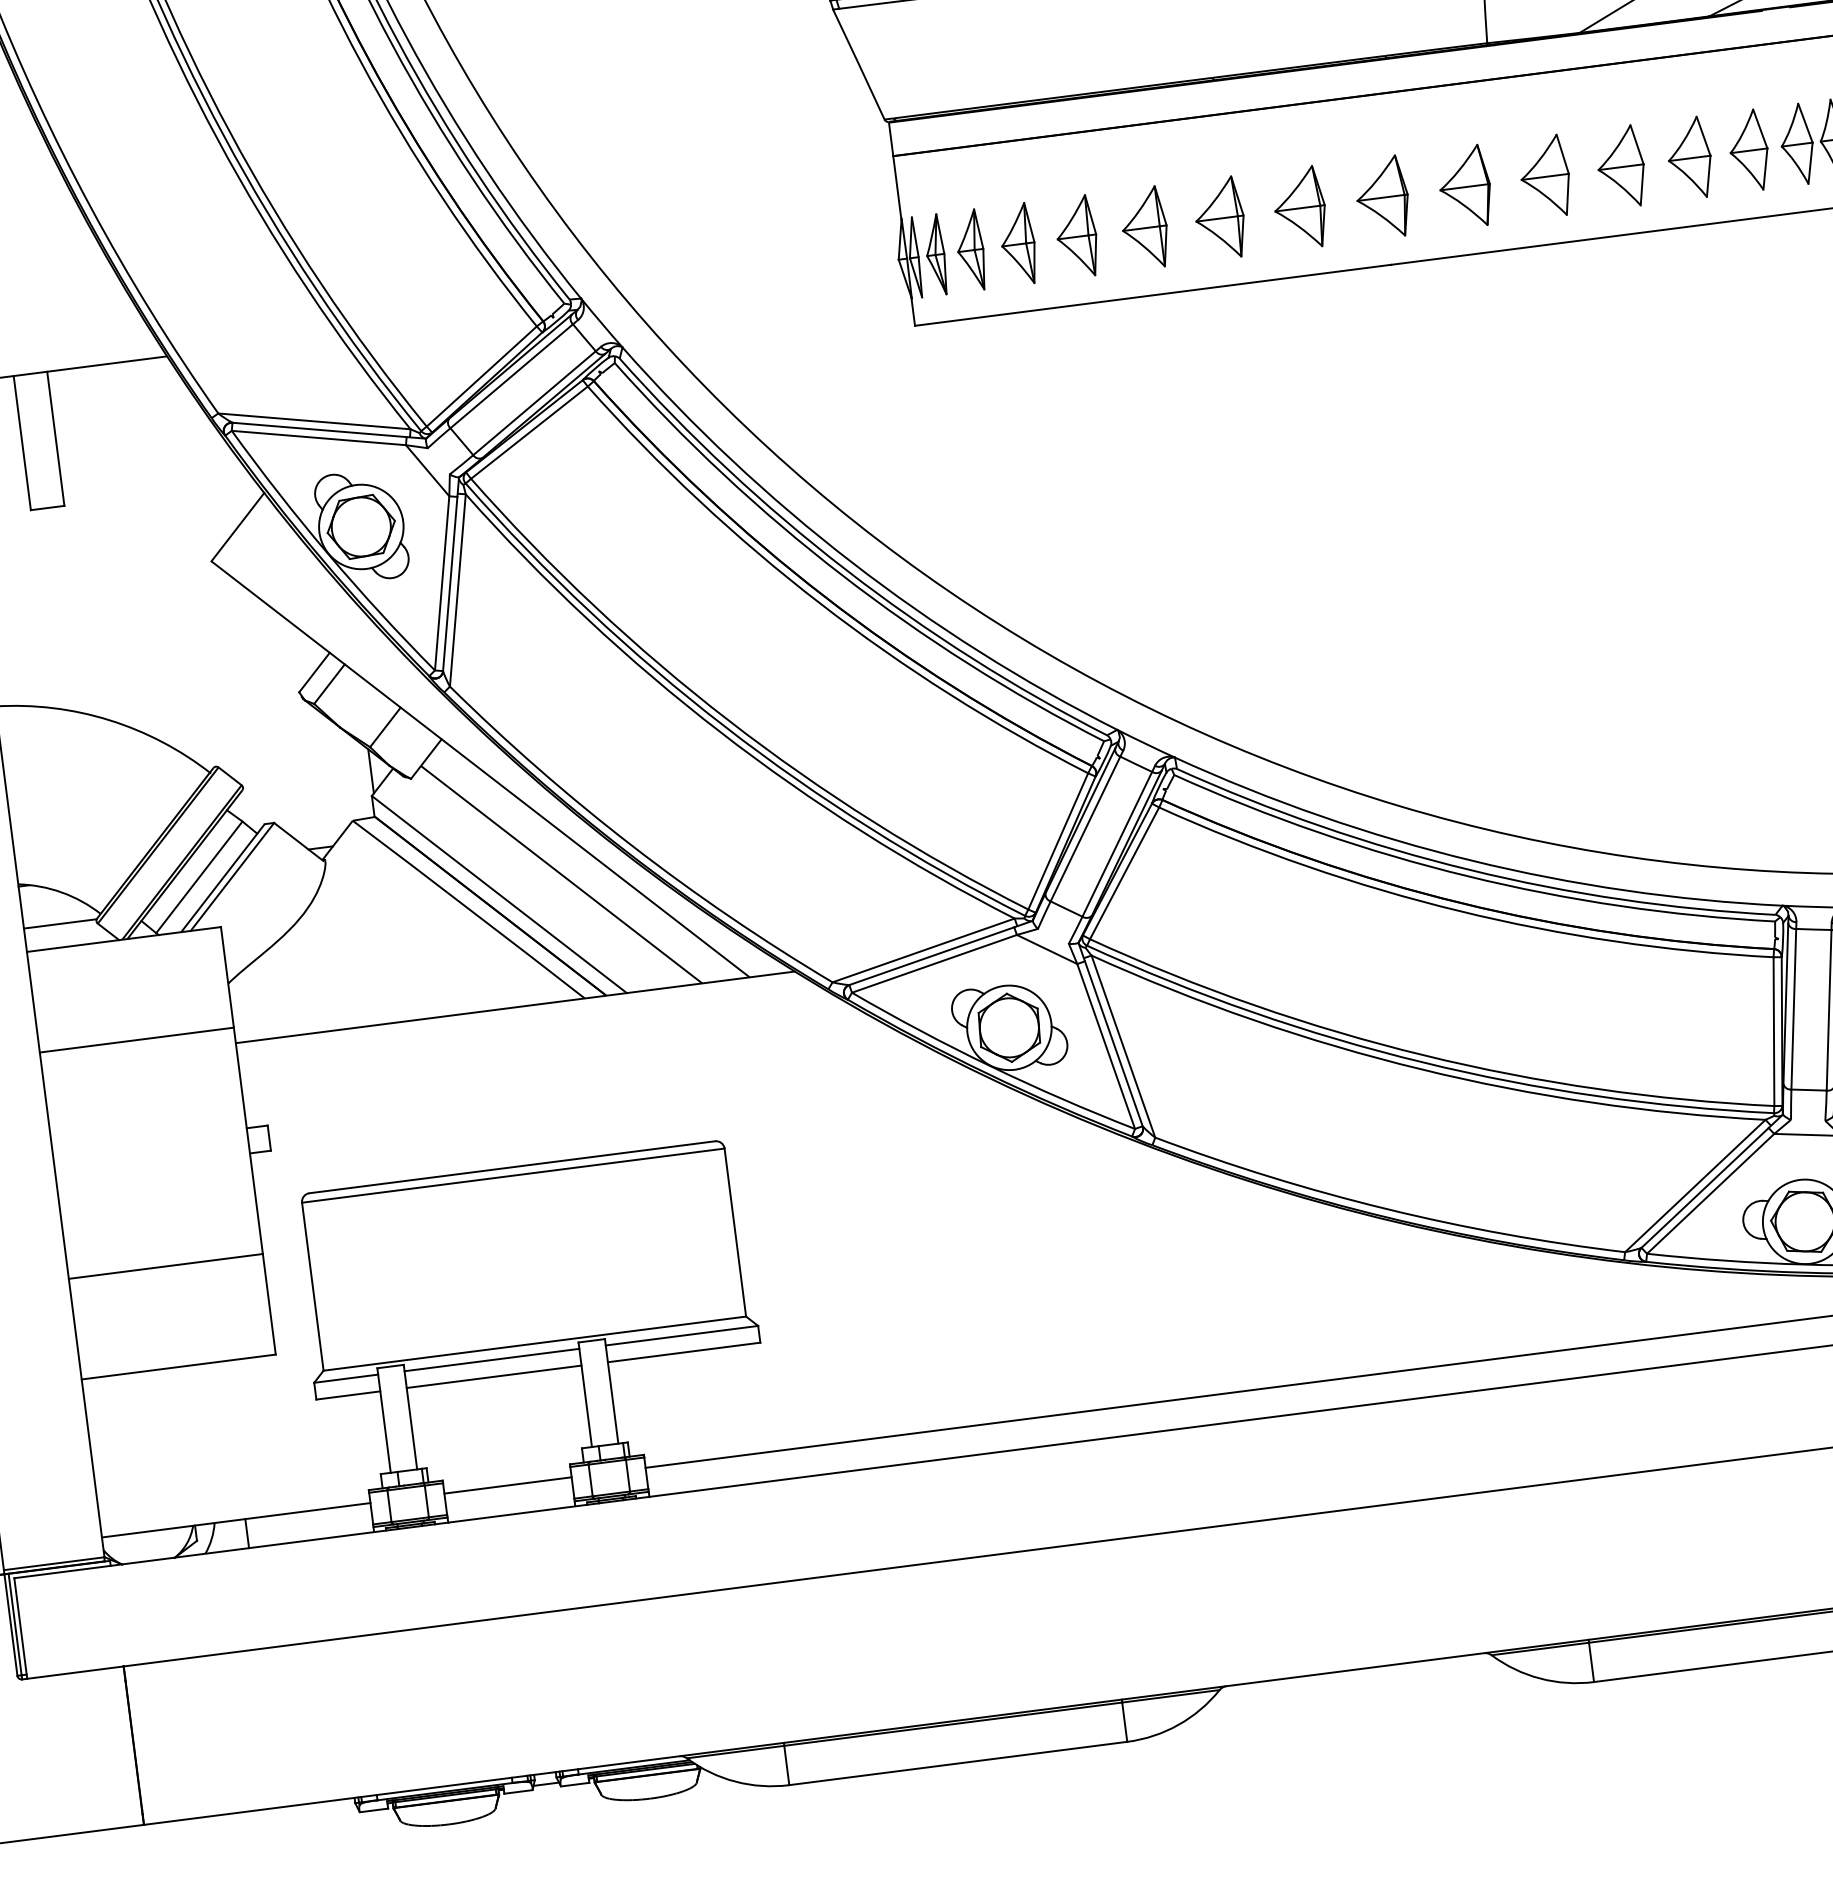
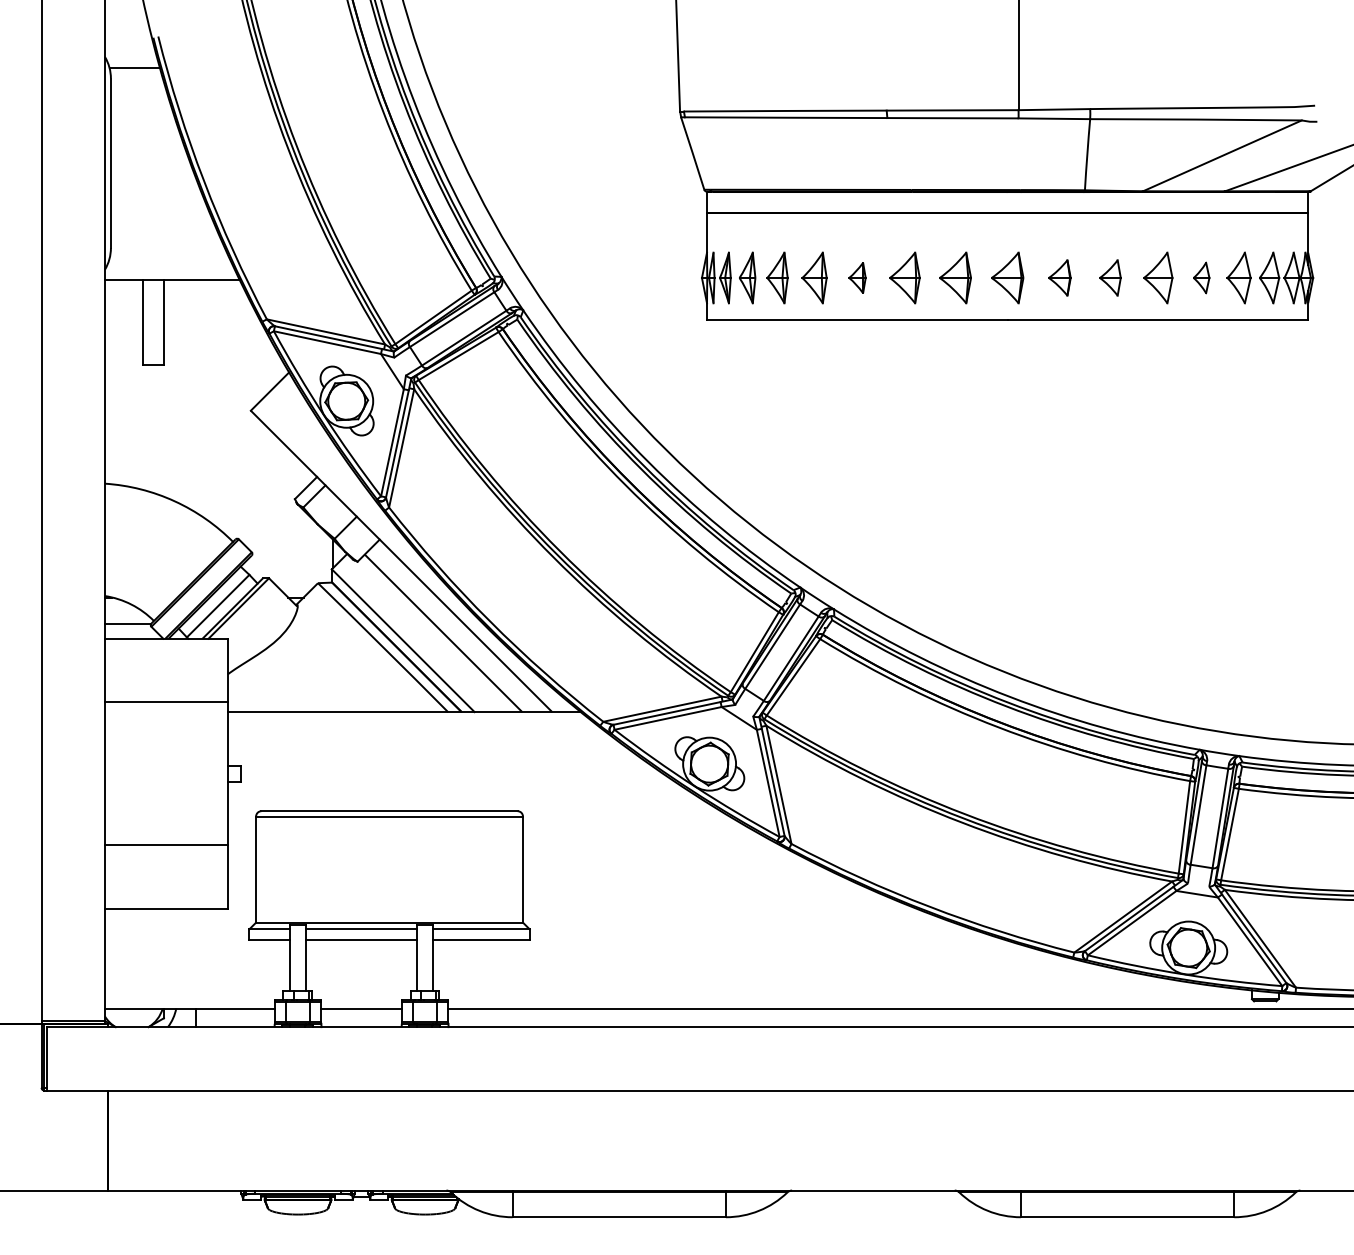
part: (1689, 157) -> (1201, 277), size x0.6
part: (1545, 176) -> (1110, 277), size x0.7
part: (1464, 186) -> (1059, 277), size x0.7
part: (1144, 227) -> (857, 277), size x0.6

